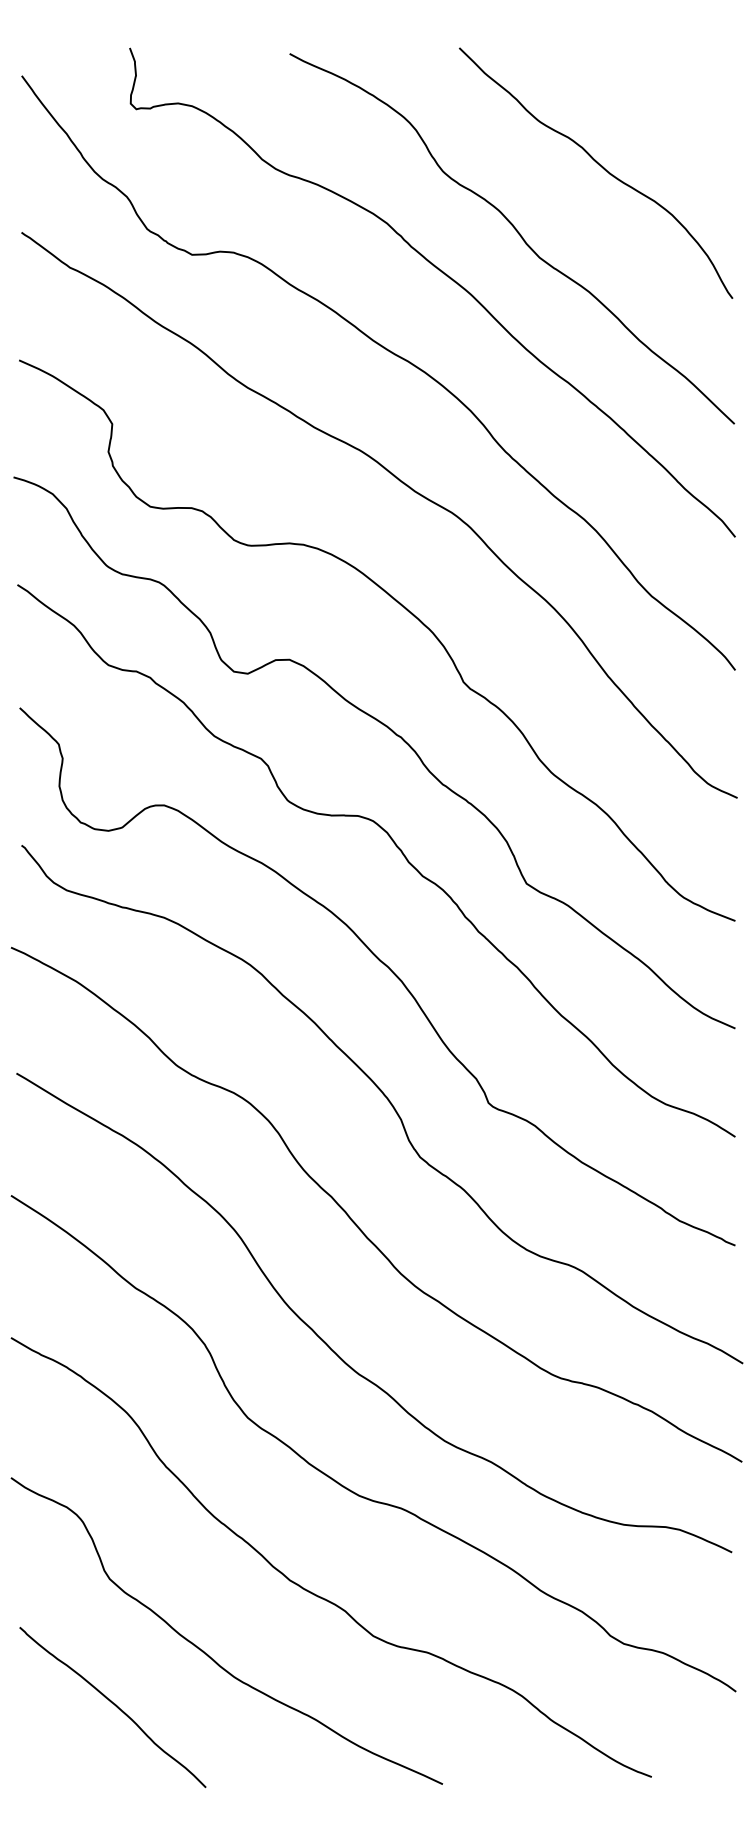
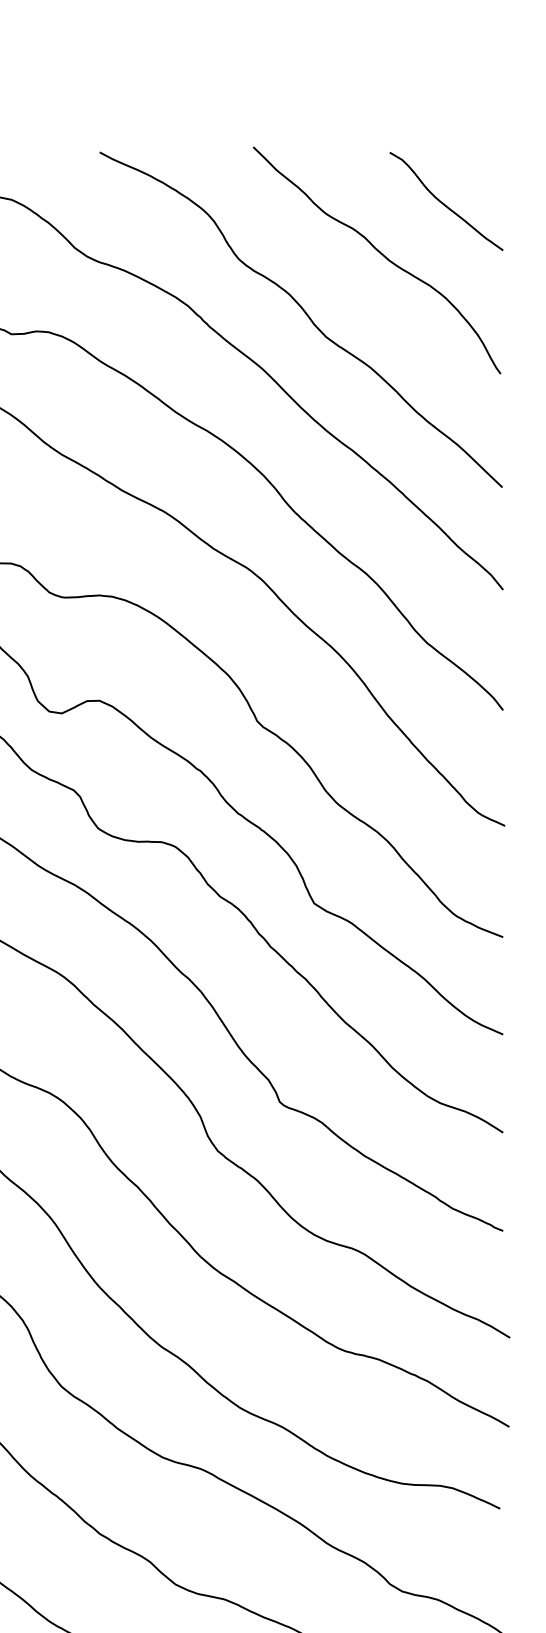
curve: (669, 109) -> (443, 202), added

